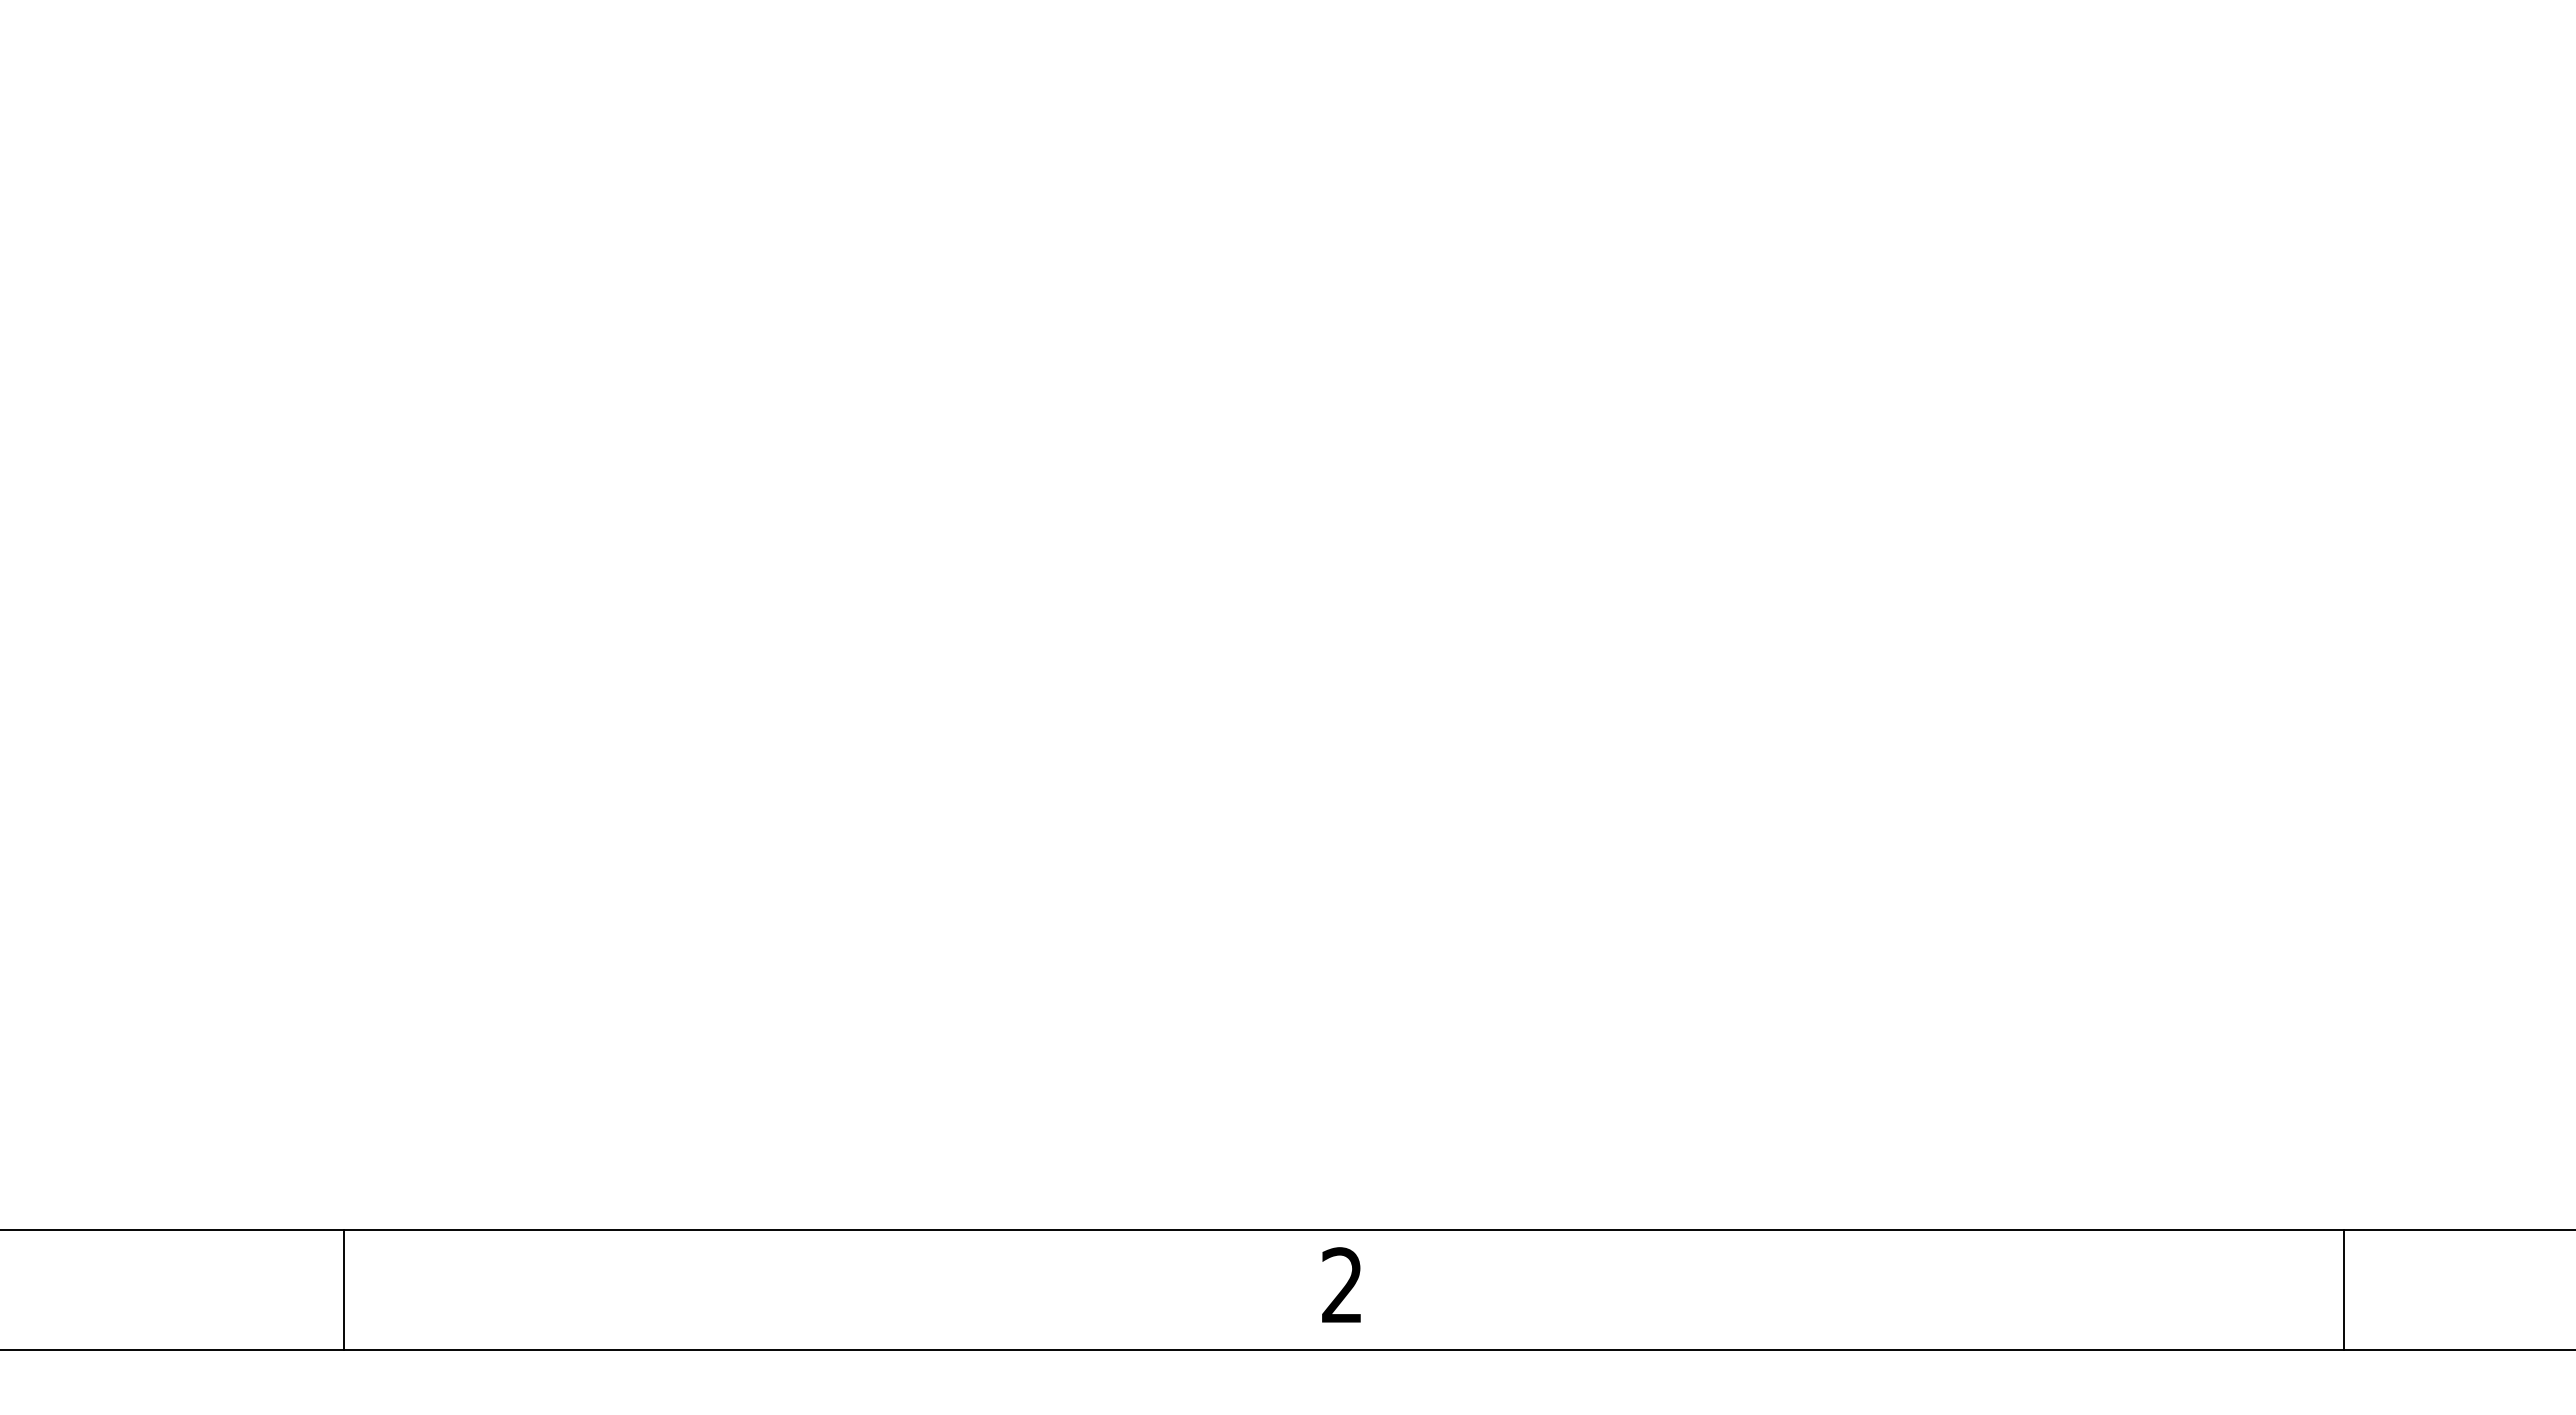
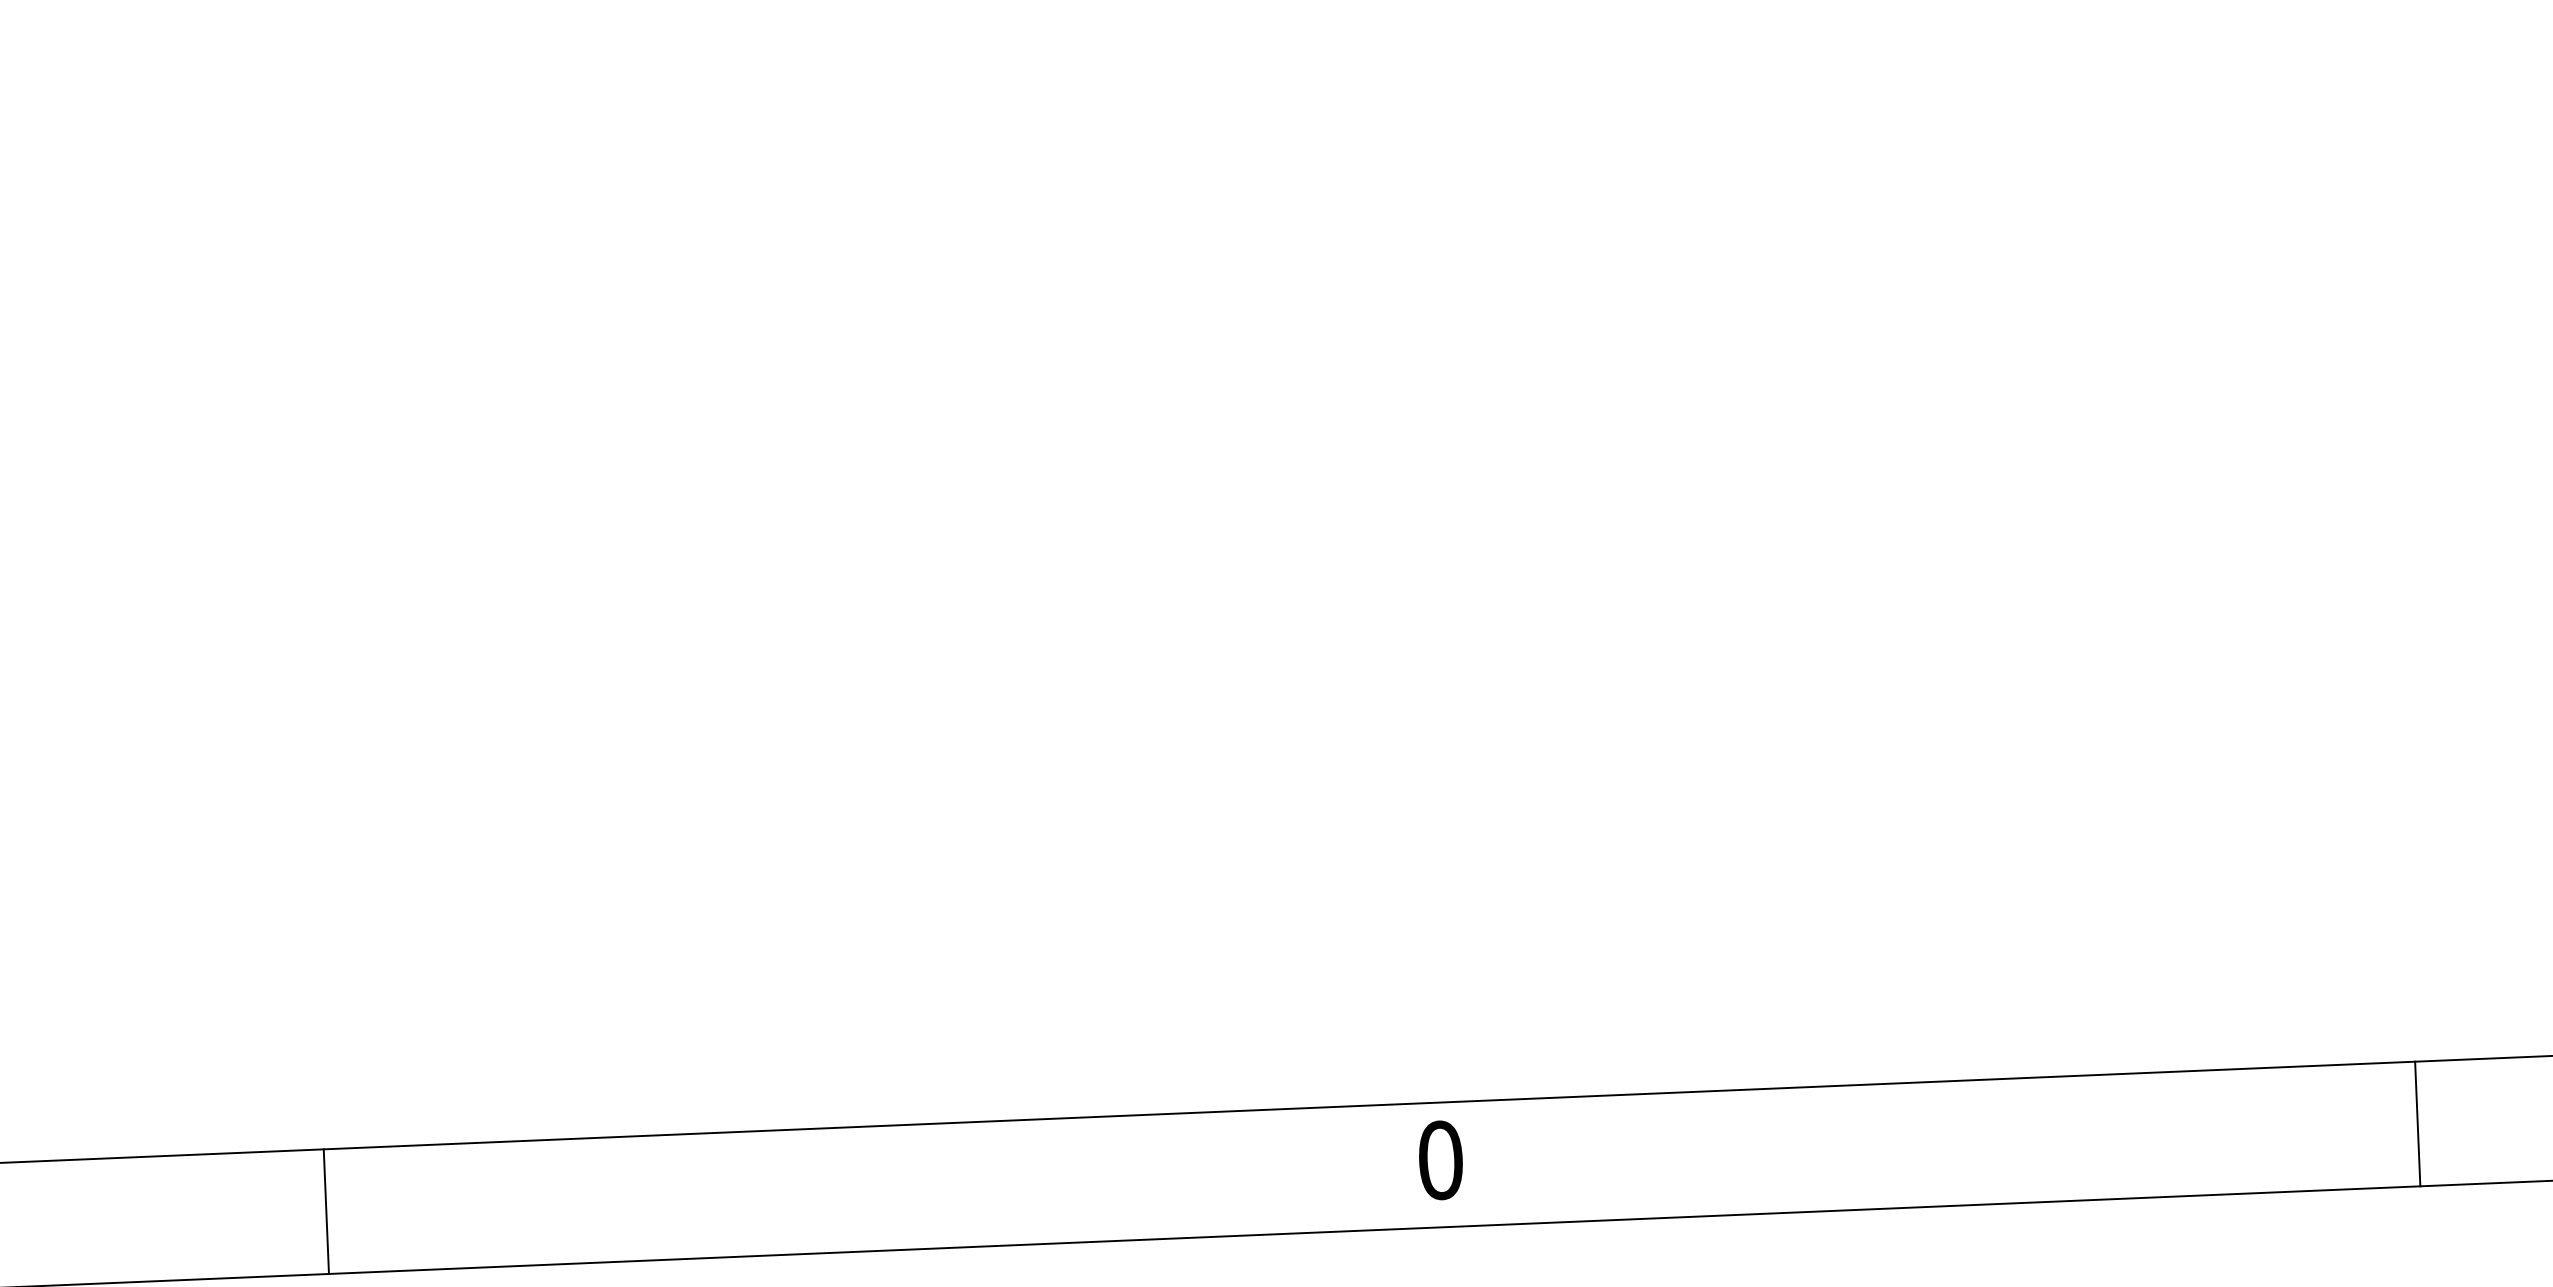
text: (1342, 1285) -> (1440, 1160), 2 -> 0
line: (344, 1289) -> (326, 1211), moved
line: (2343, 1289) -> (2417, 1123), moved

